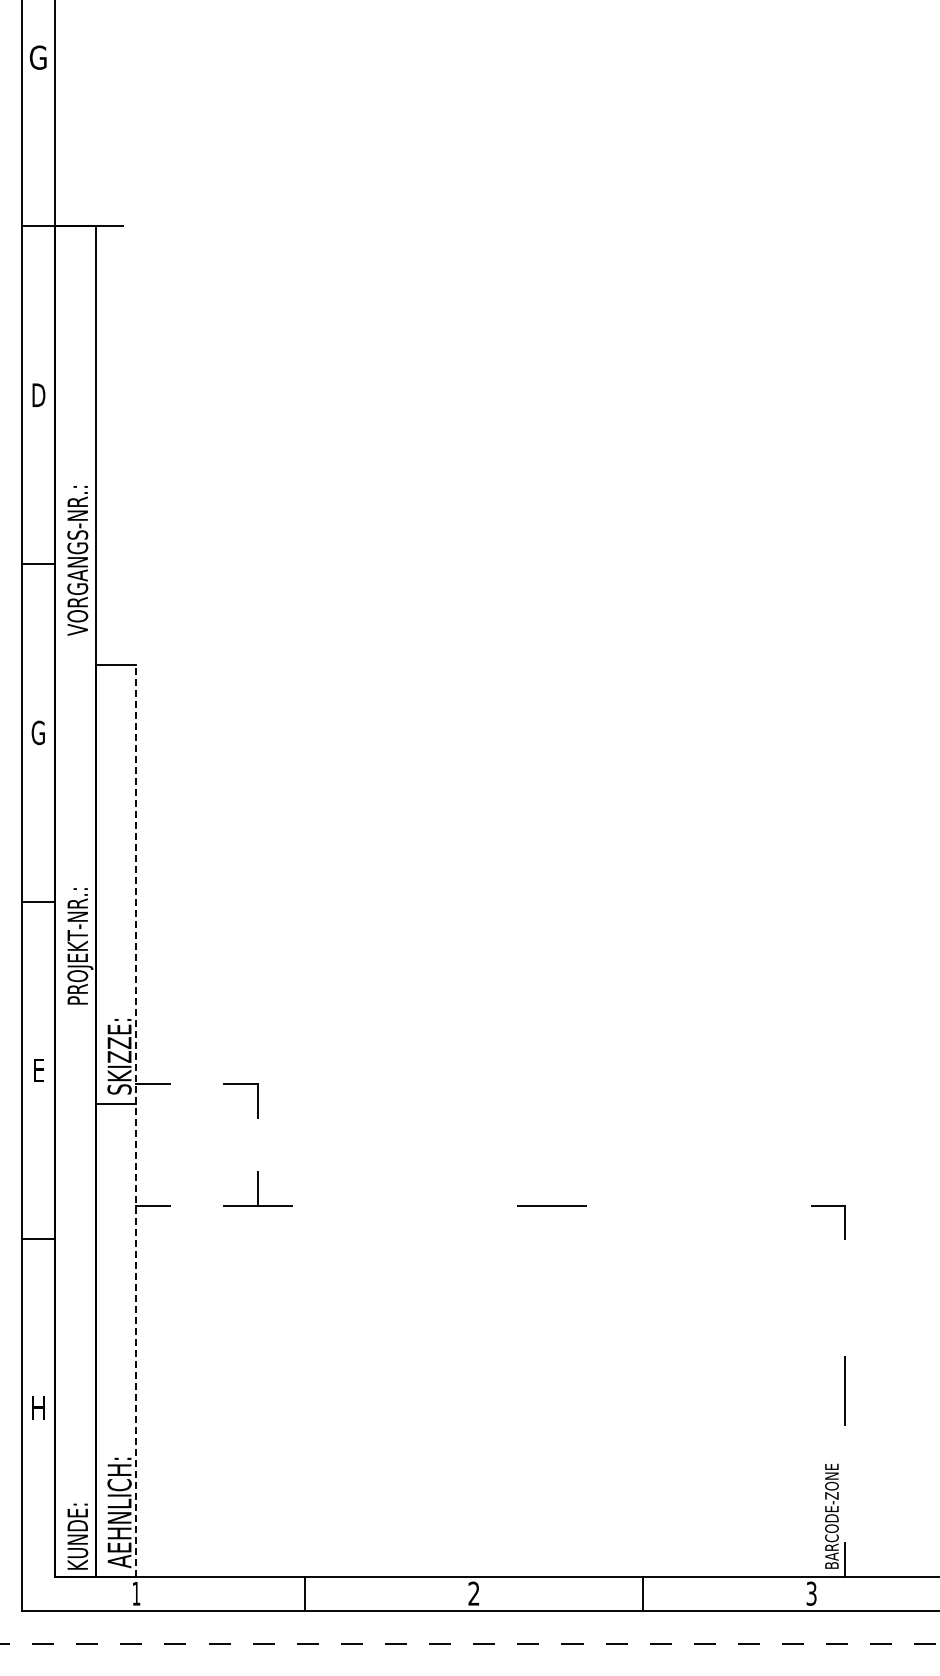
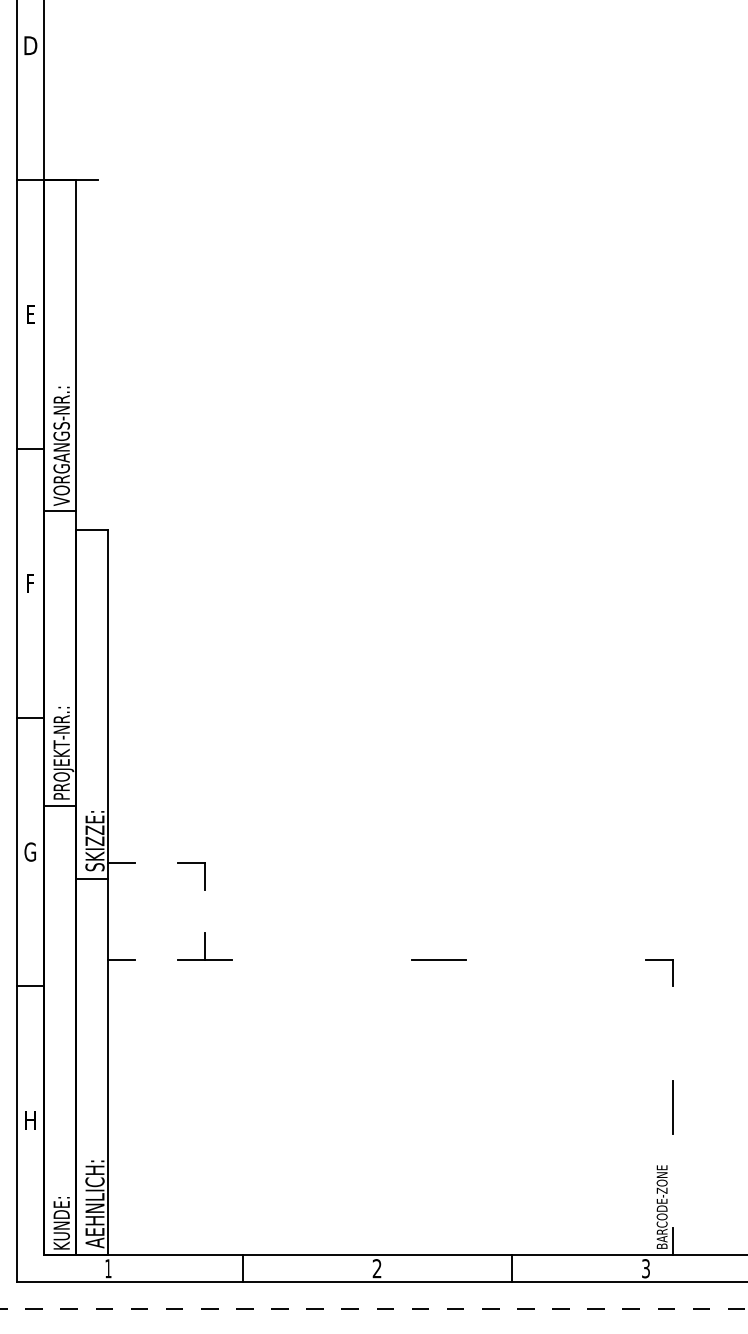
text: (38, 57) -> (30, 45), G -> D
text: (38, 395) -> (30, 314), D -> E
line: (75, 641) -> (59, 510), added
text: (37, 732) -> (29, 583), G -> F
line: (75, 1013) -> (59, 806), added
text: (38, 1070) -> (30, 852), E -> G
line: (136, 1121) -> (108, 892), dashed -> solid

